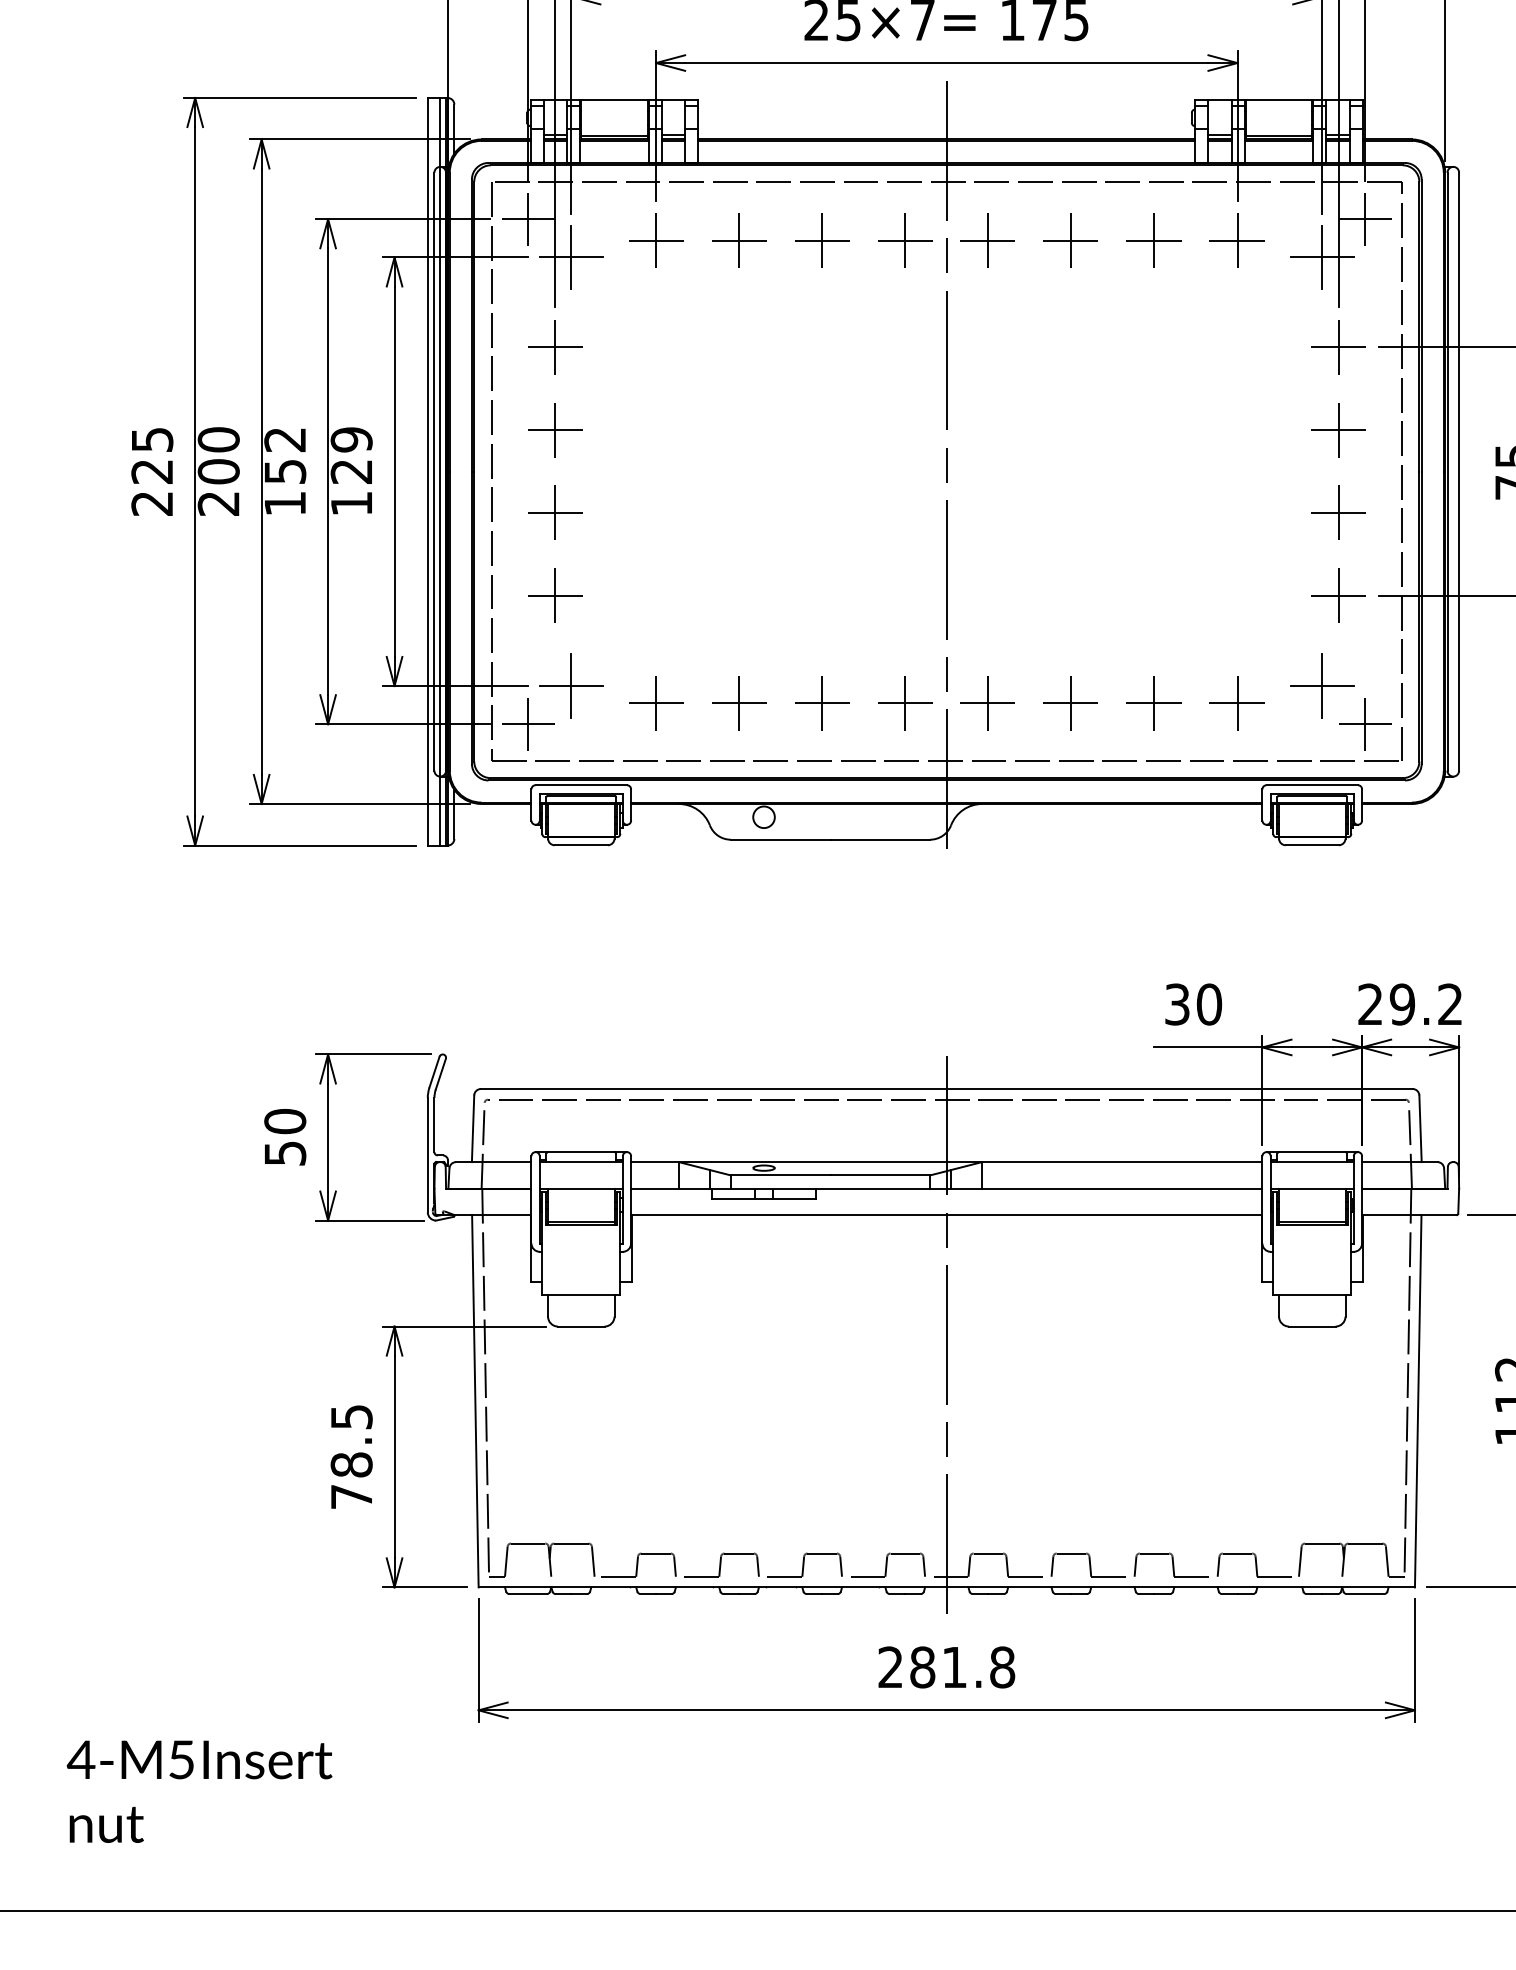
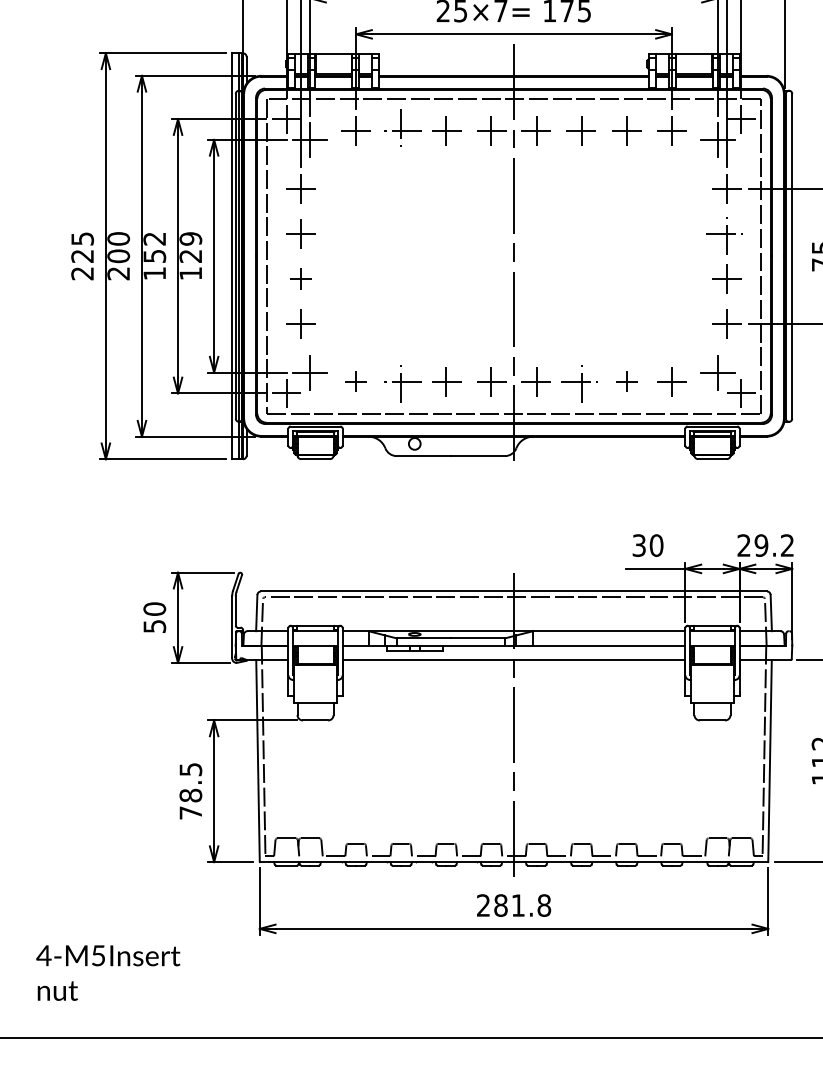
part: (739, 240) -> (401, 130), size x1.4
part: (1338, 429) -> (726, 233), size x1.4
part: (553, 512) -> (300, 278), size x0.7
part: (654, 702) -> (355, 381), size x0.7
part: (739, 702) -> (401, 381), size x1.4
part: (1069, 702) -> (580, 381), size x1.4
part: (1153, 702) -> (626, 381), size x0.7

